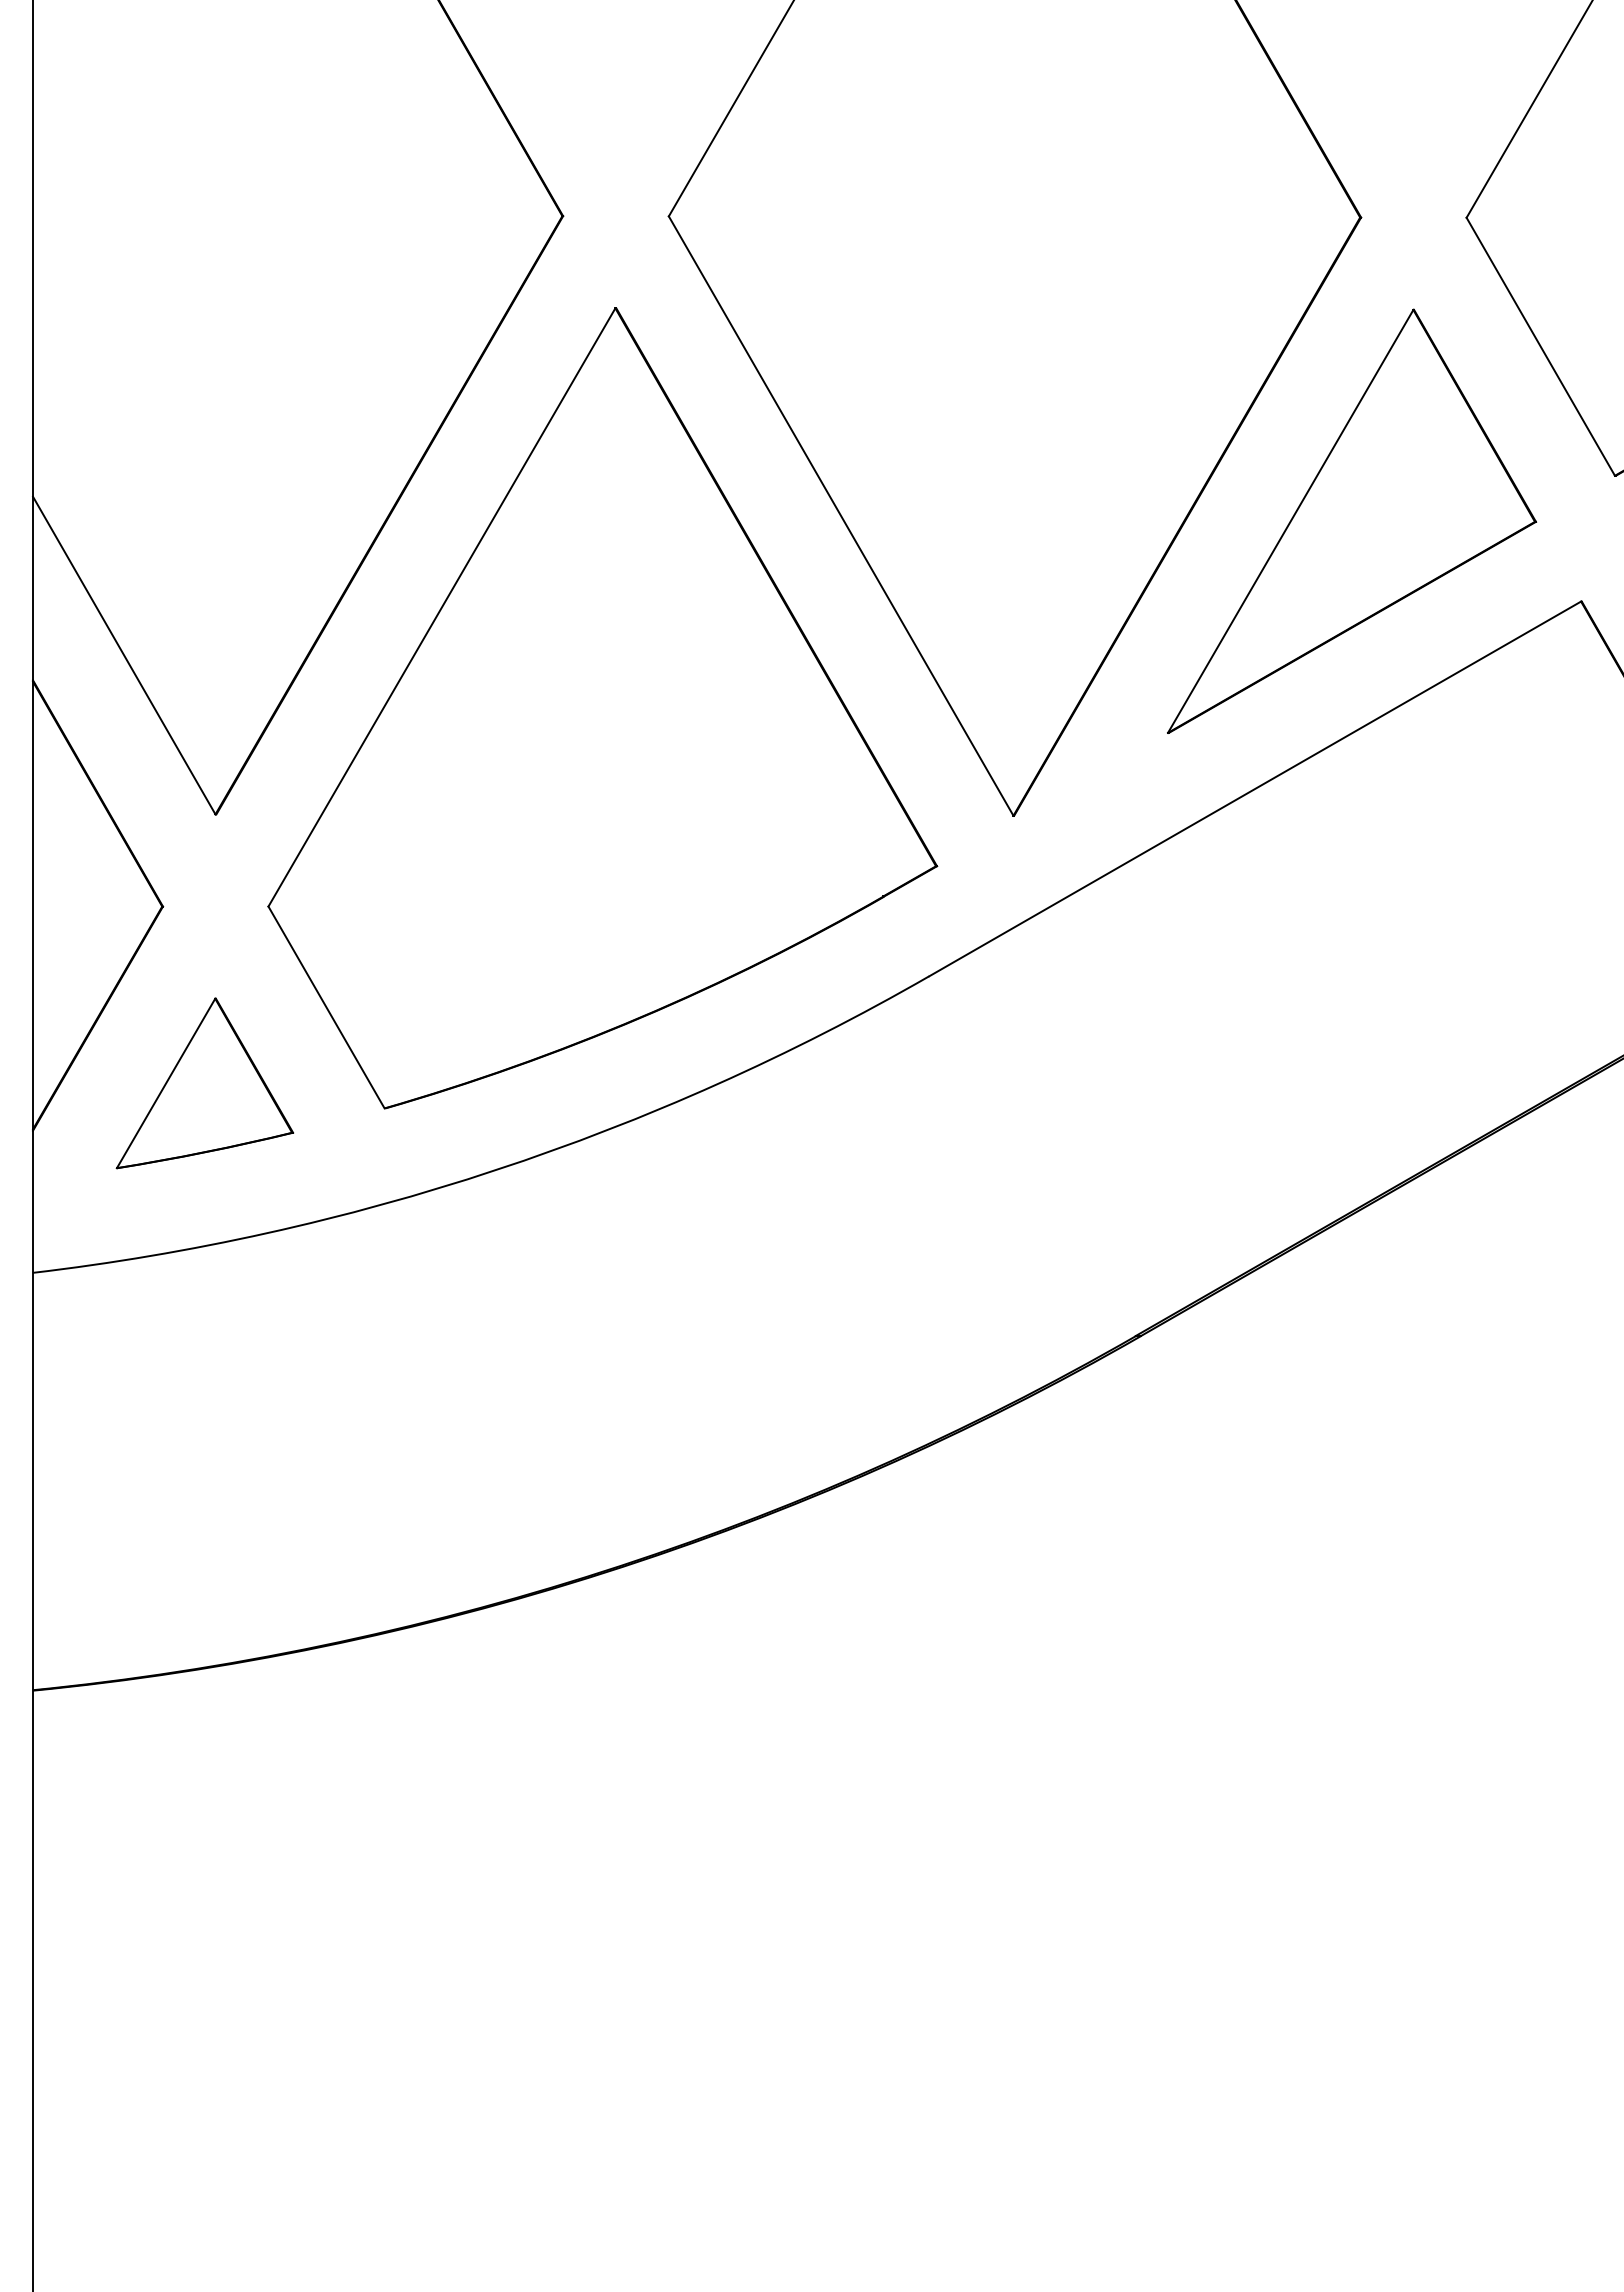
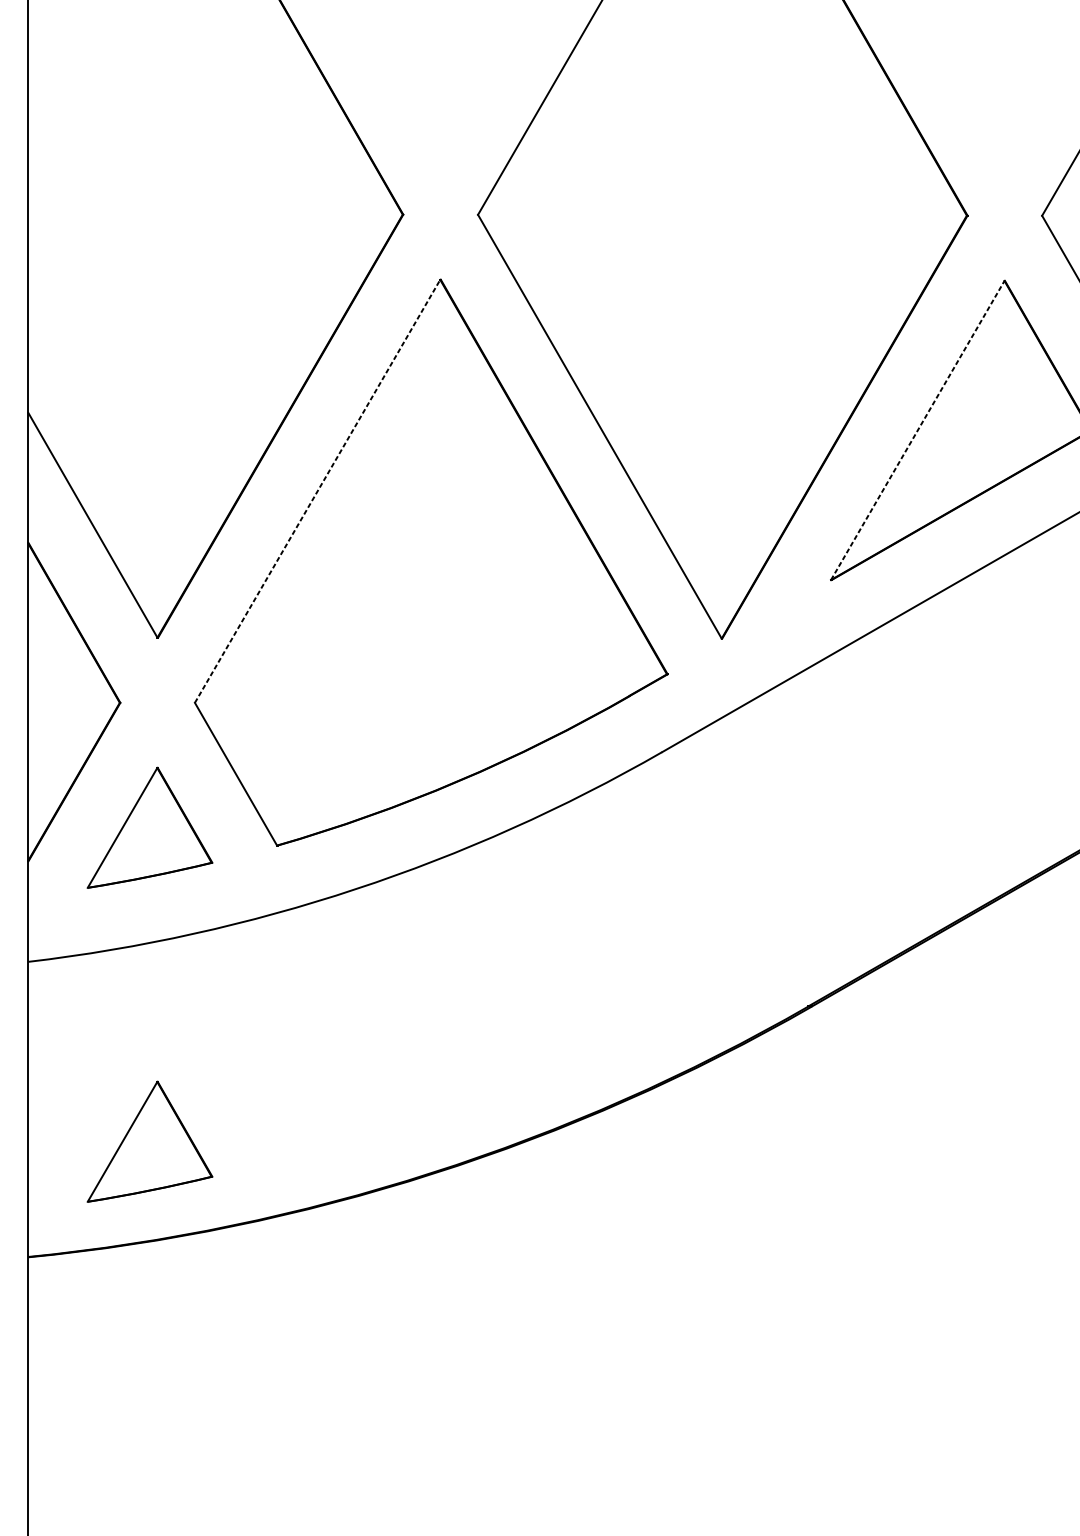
line: (1290, 520) -> (917, 429), solid -> dashed
line: (441, 607) -> (317, 491), solid -> dashed
part: (204, 1527) -> (149, 1141), added

